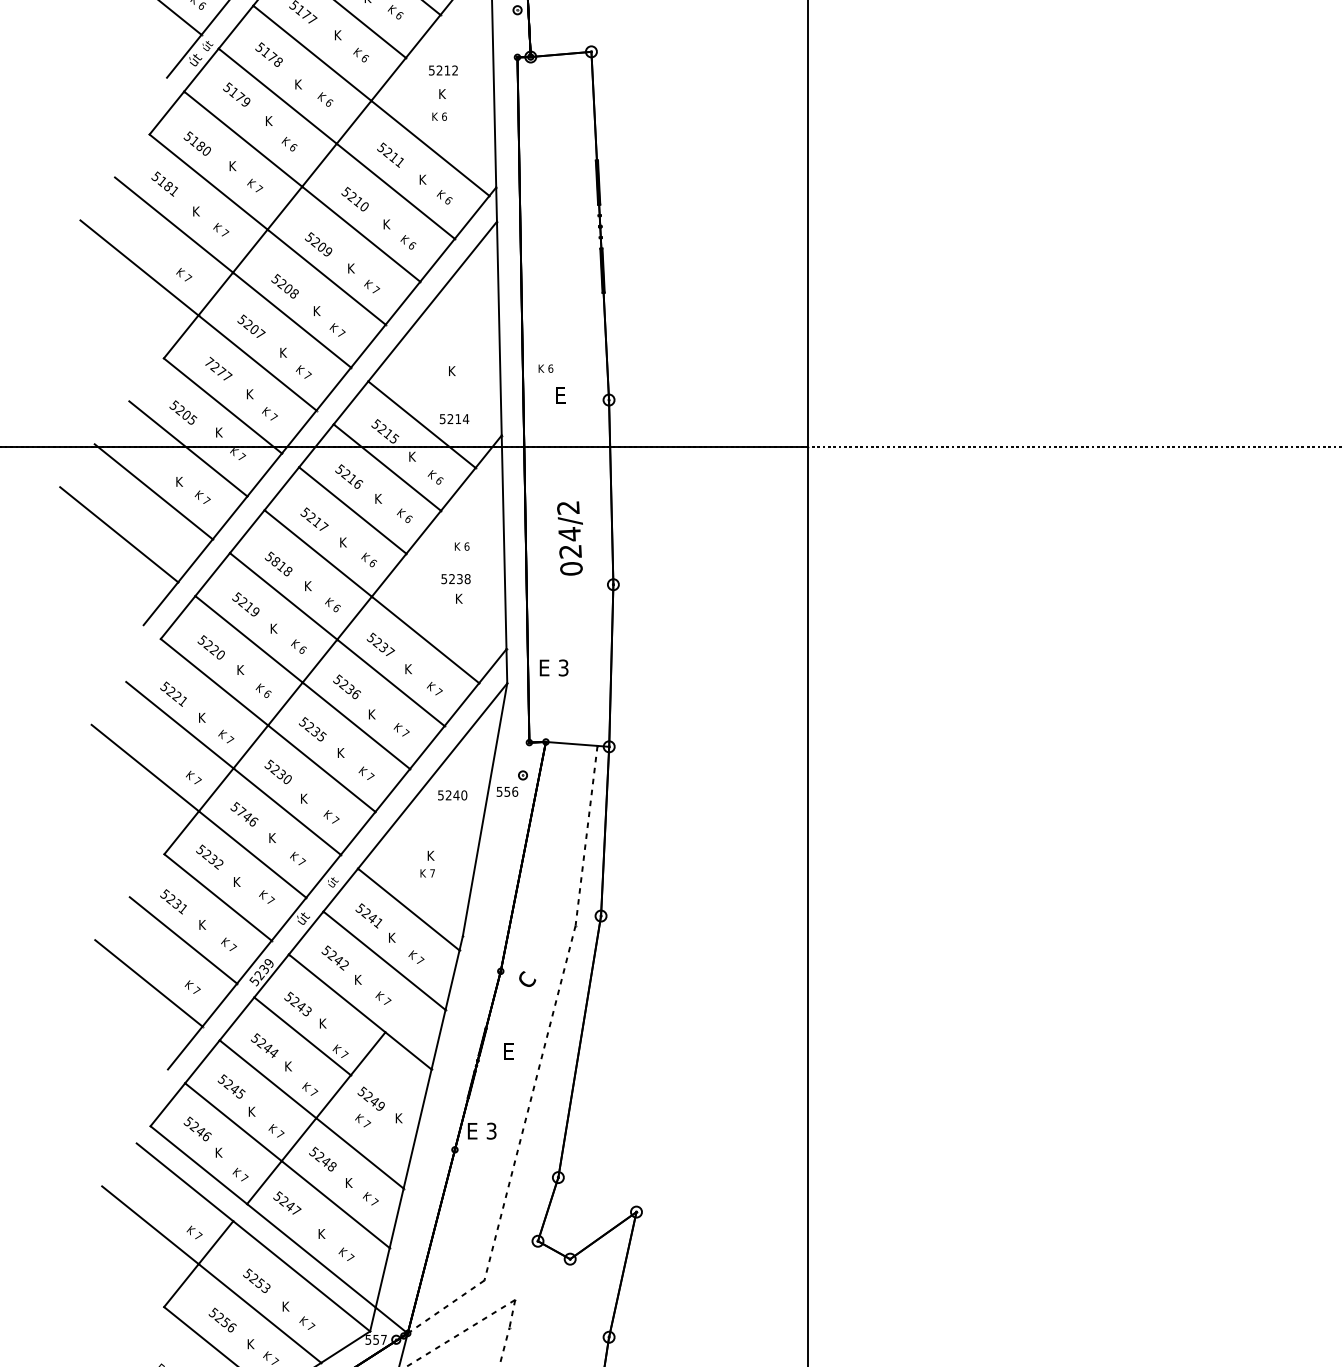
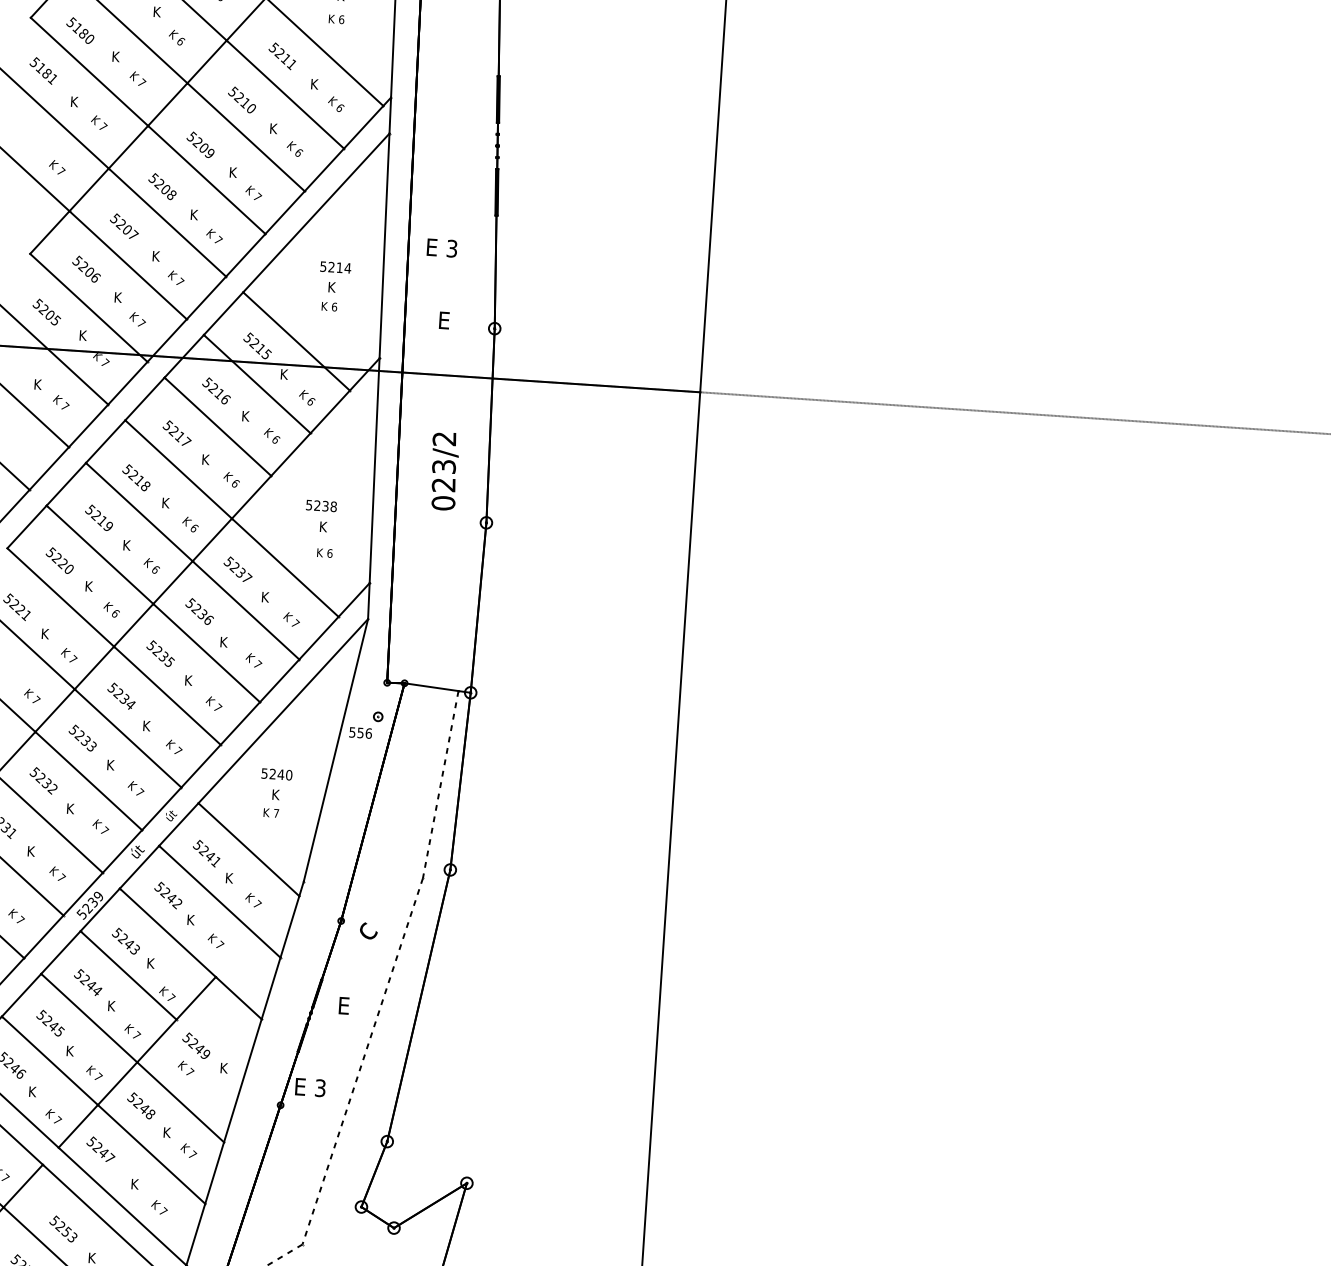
text: (218, 368) -> (86, 268), 7277 -> 5206
text: (545, 368) -> (328, 306), moved
text: (454, 419) -> (335, 267), moved
text: (569, 534) -> (443, 467), 024/2 -> 023/2
text: (461, 546) -> (324, 553), moved
text: (275, 561) -> (133, 474), 5818 -> 5218
text: (553, 667) -> (441, 247), moved
text: (287, 779) -> (130, 704), 5230 -> 5234
text: (452, 795) -> (276, 774), moved
text: (247, 816) -> (86, 740), 5746 -> 5233

